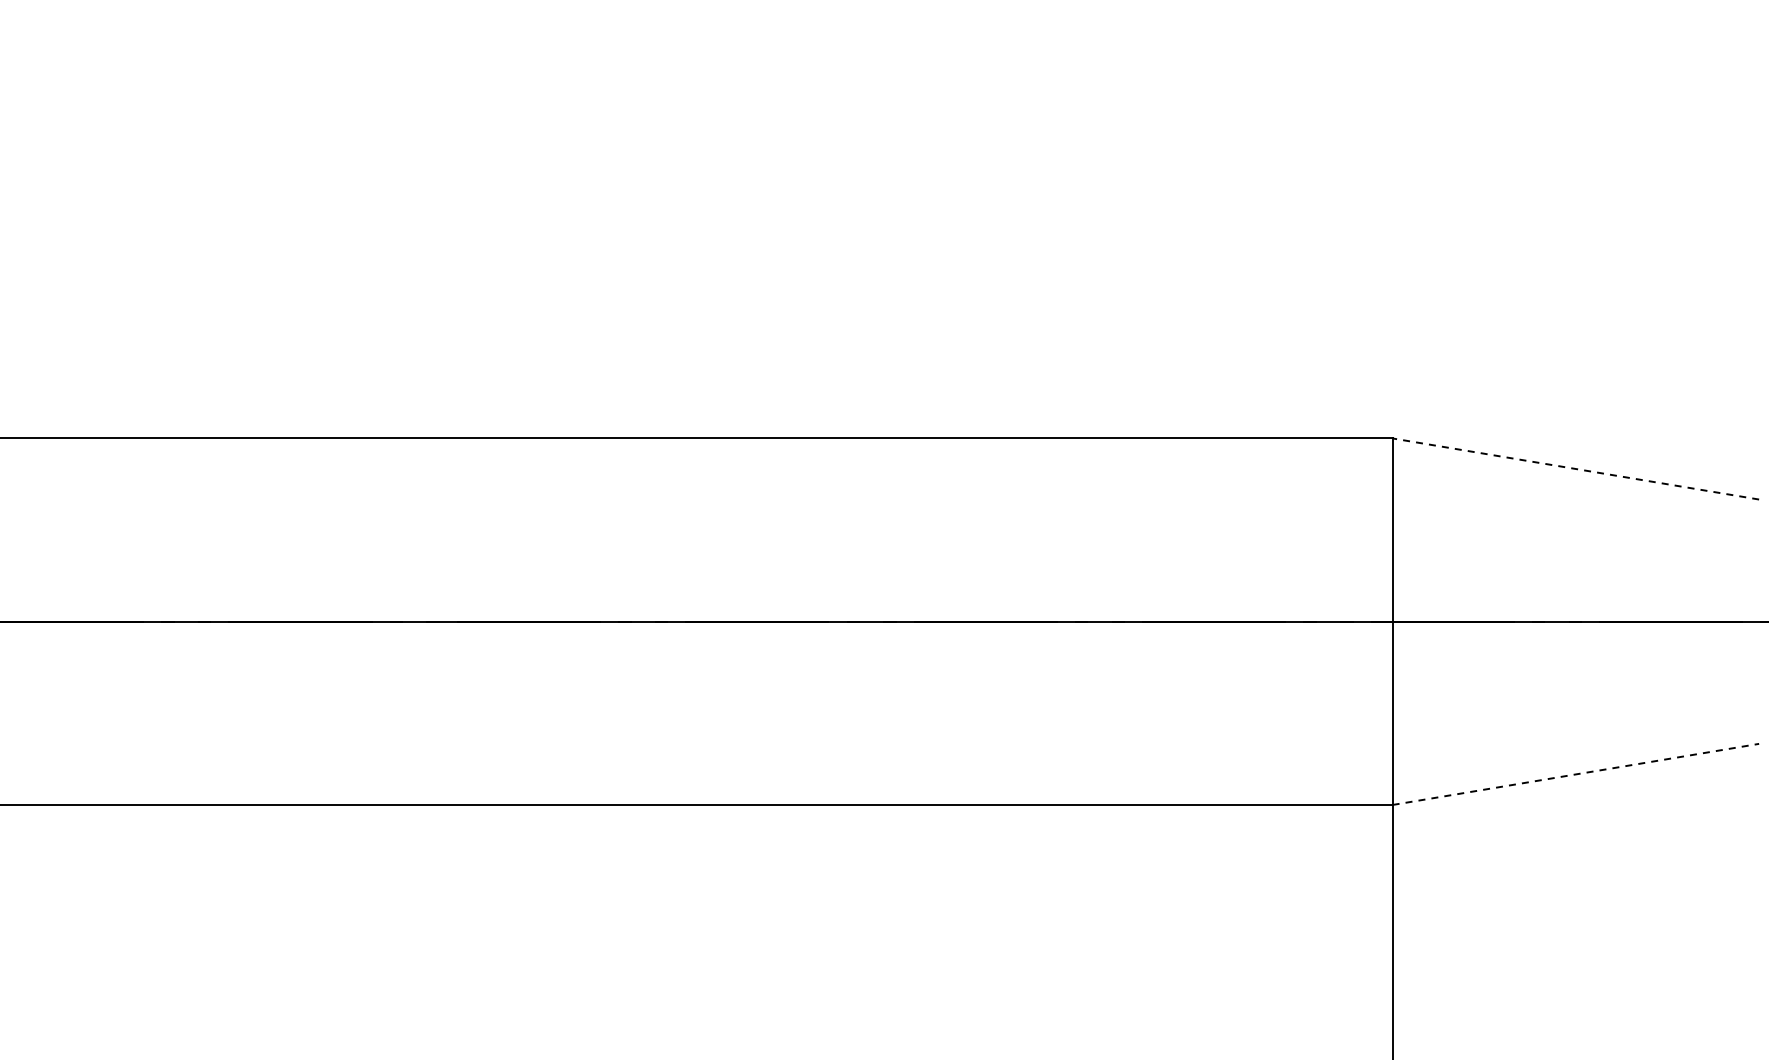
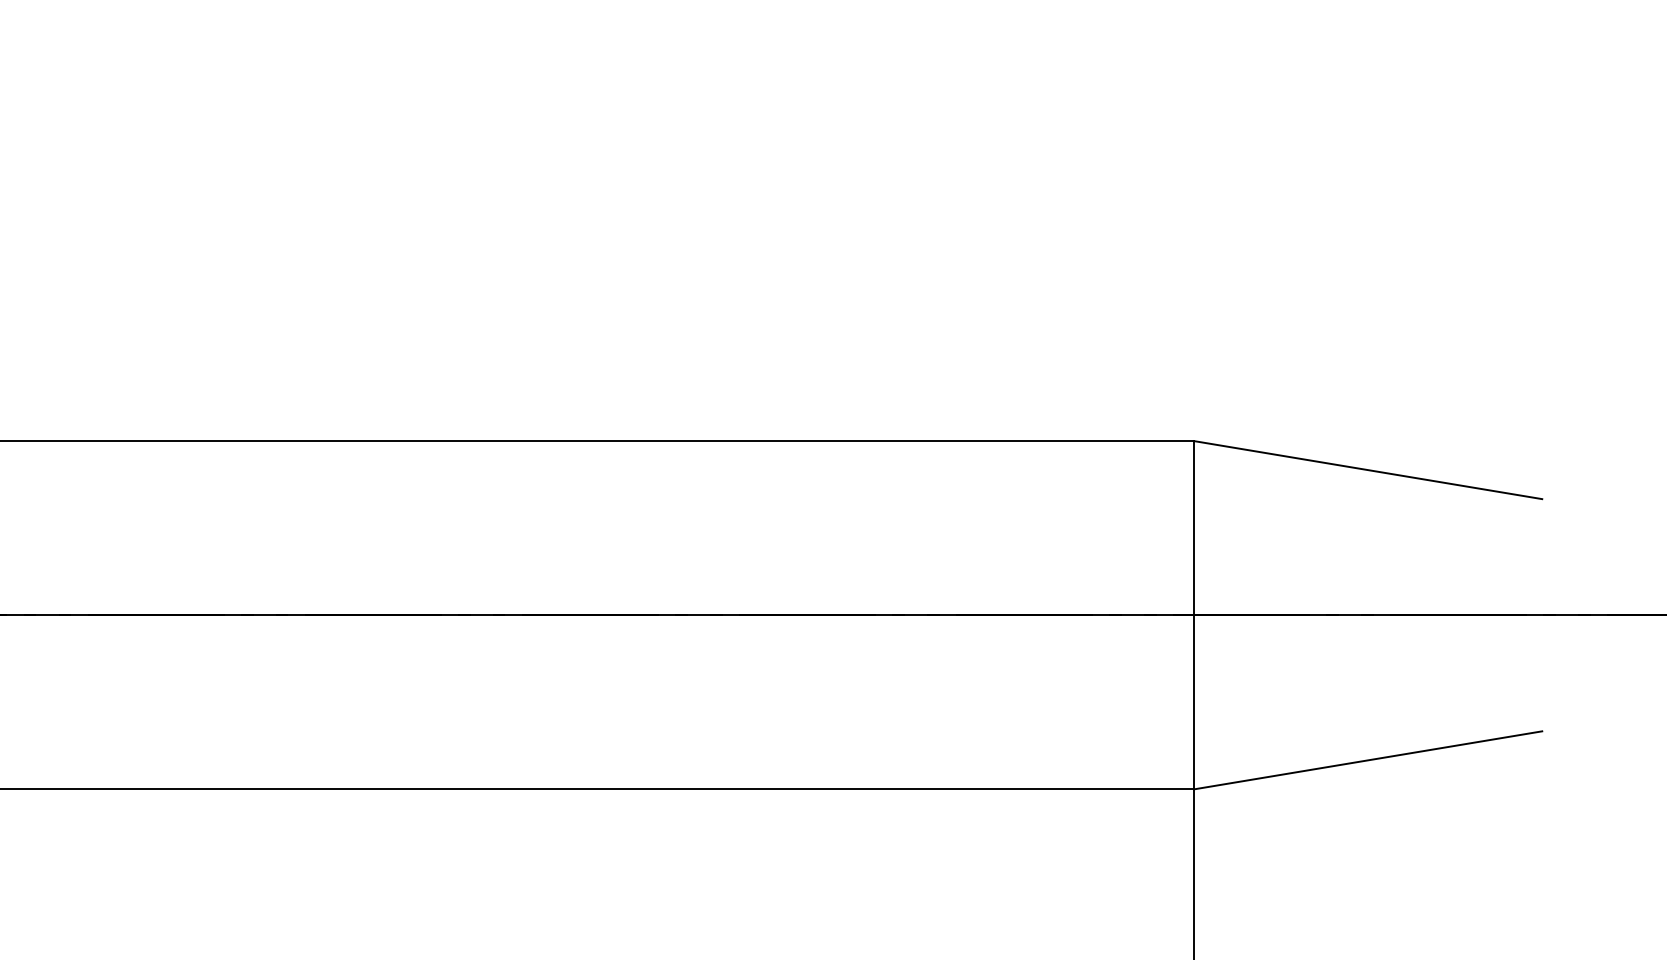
line: (1575, 469) -> (1367, 470), dashed -> solid
line: (1575, 774) -> (1367, 760), dashed -> solid

